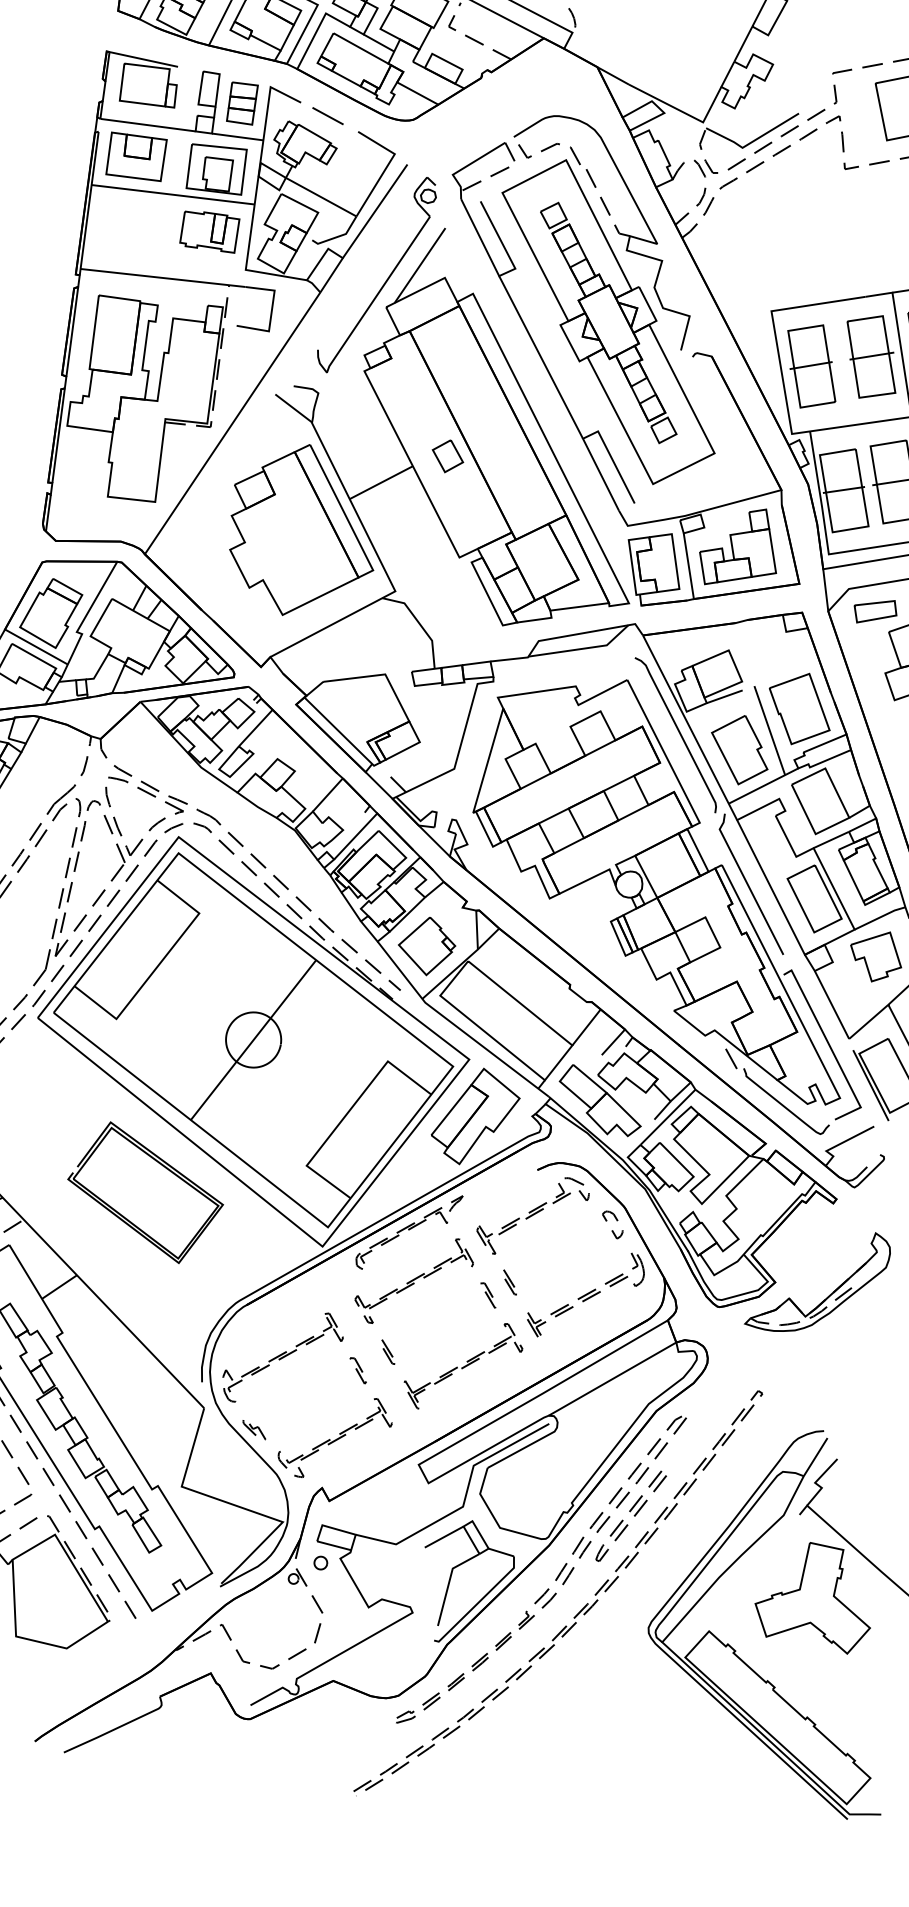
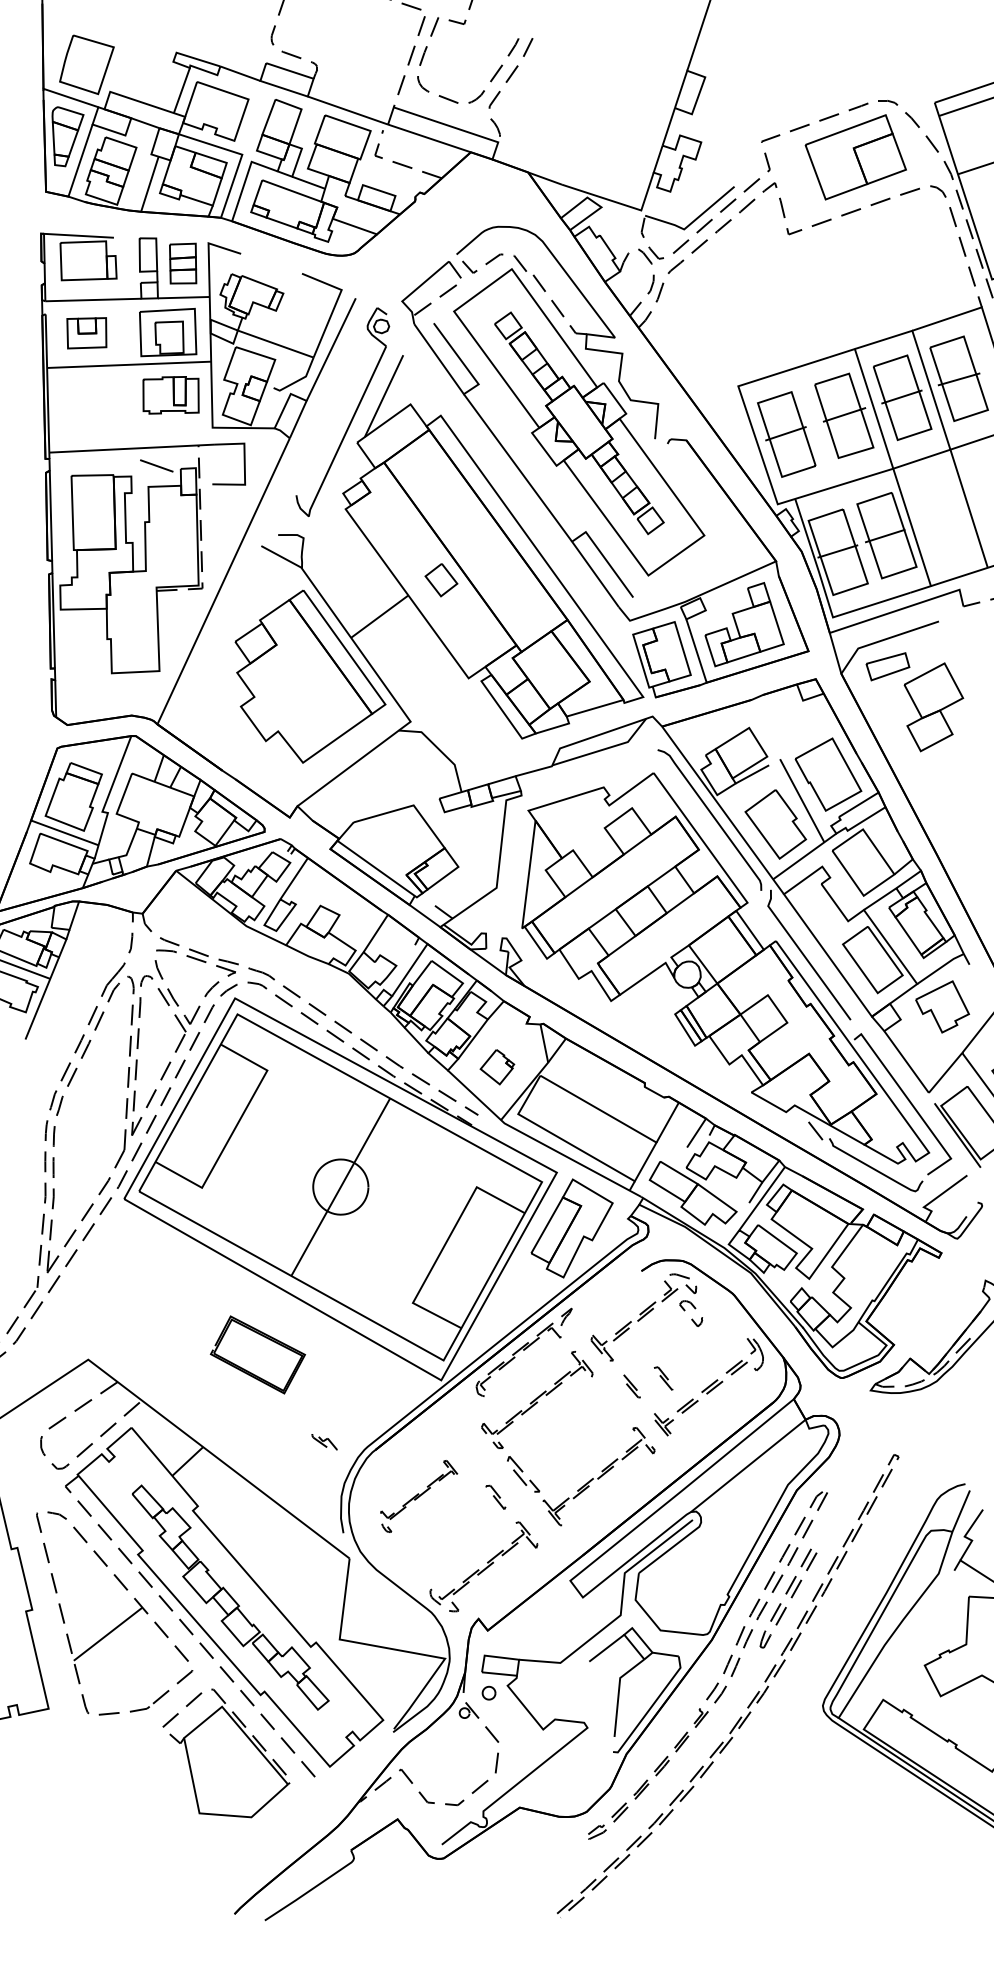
line: (327, 115) -> (156, 465), moved
part: (136, 156) -> (86, 332), size x0.7
part: (427, 945) -> (497, 1066), size x0.6
part: (145, 1192) -> (257, 1354), size x0.6
part: (612, 1224) -> (691, 1313), moved
part: (488, 1295) -> (663, 1378), moved
part: (388, 1351) -> (522, 1473), size x1.6
part: (282, 1357) -> (419, 1496), size x0.7
part: (254, 1430) -> (324, 1442), moved

